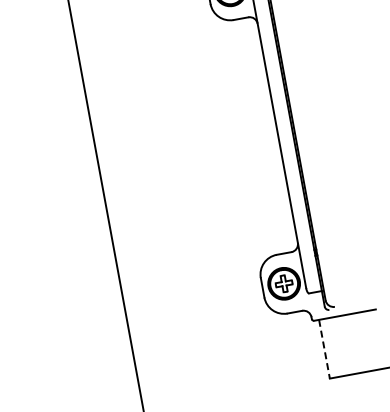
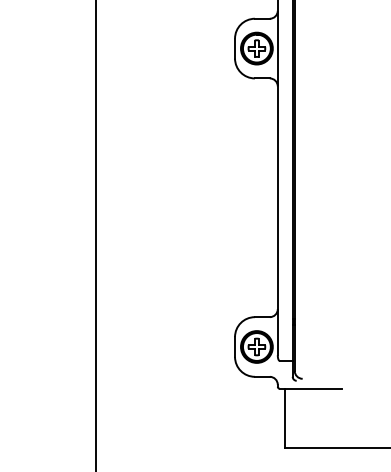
line: (324, 349) -> (284, 418), dashed -> solid

